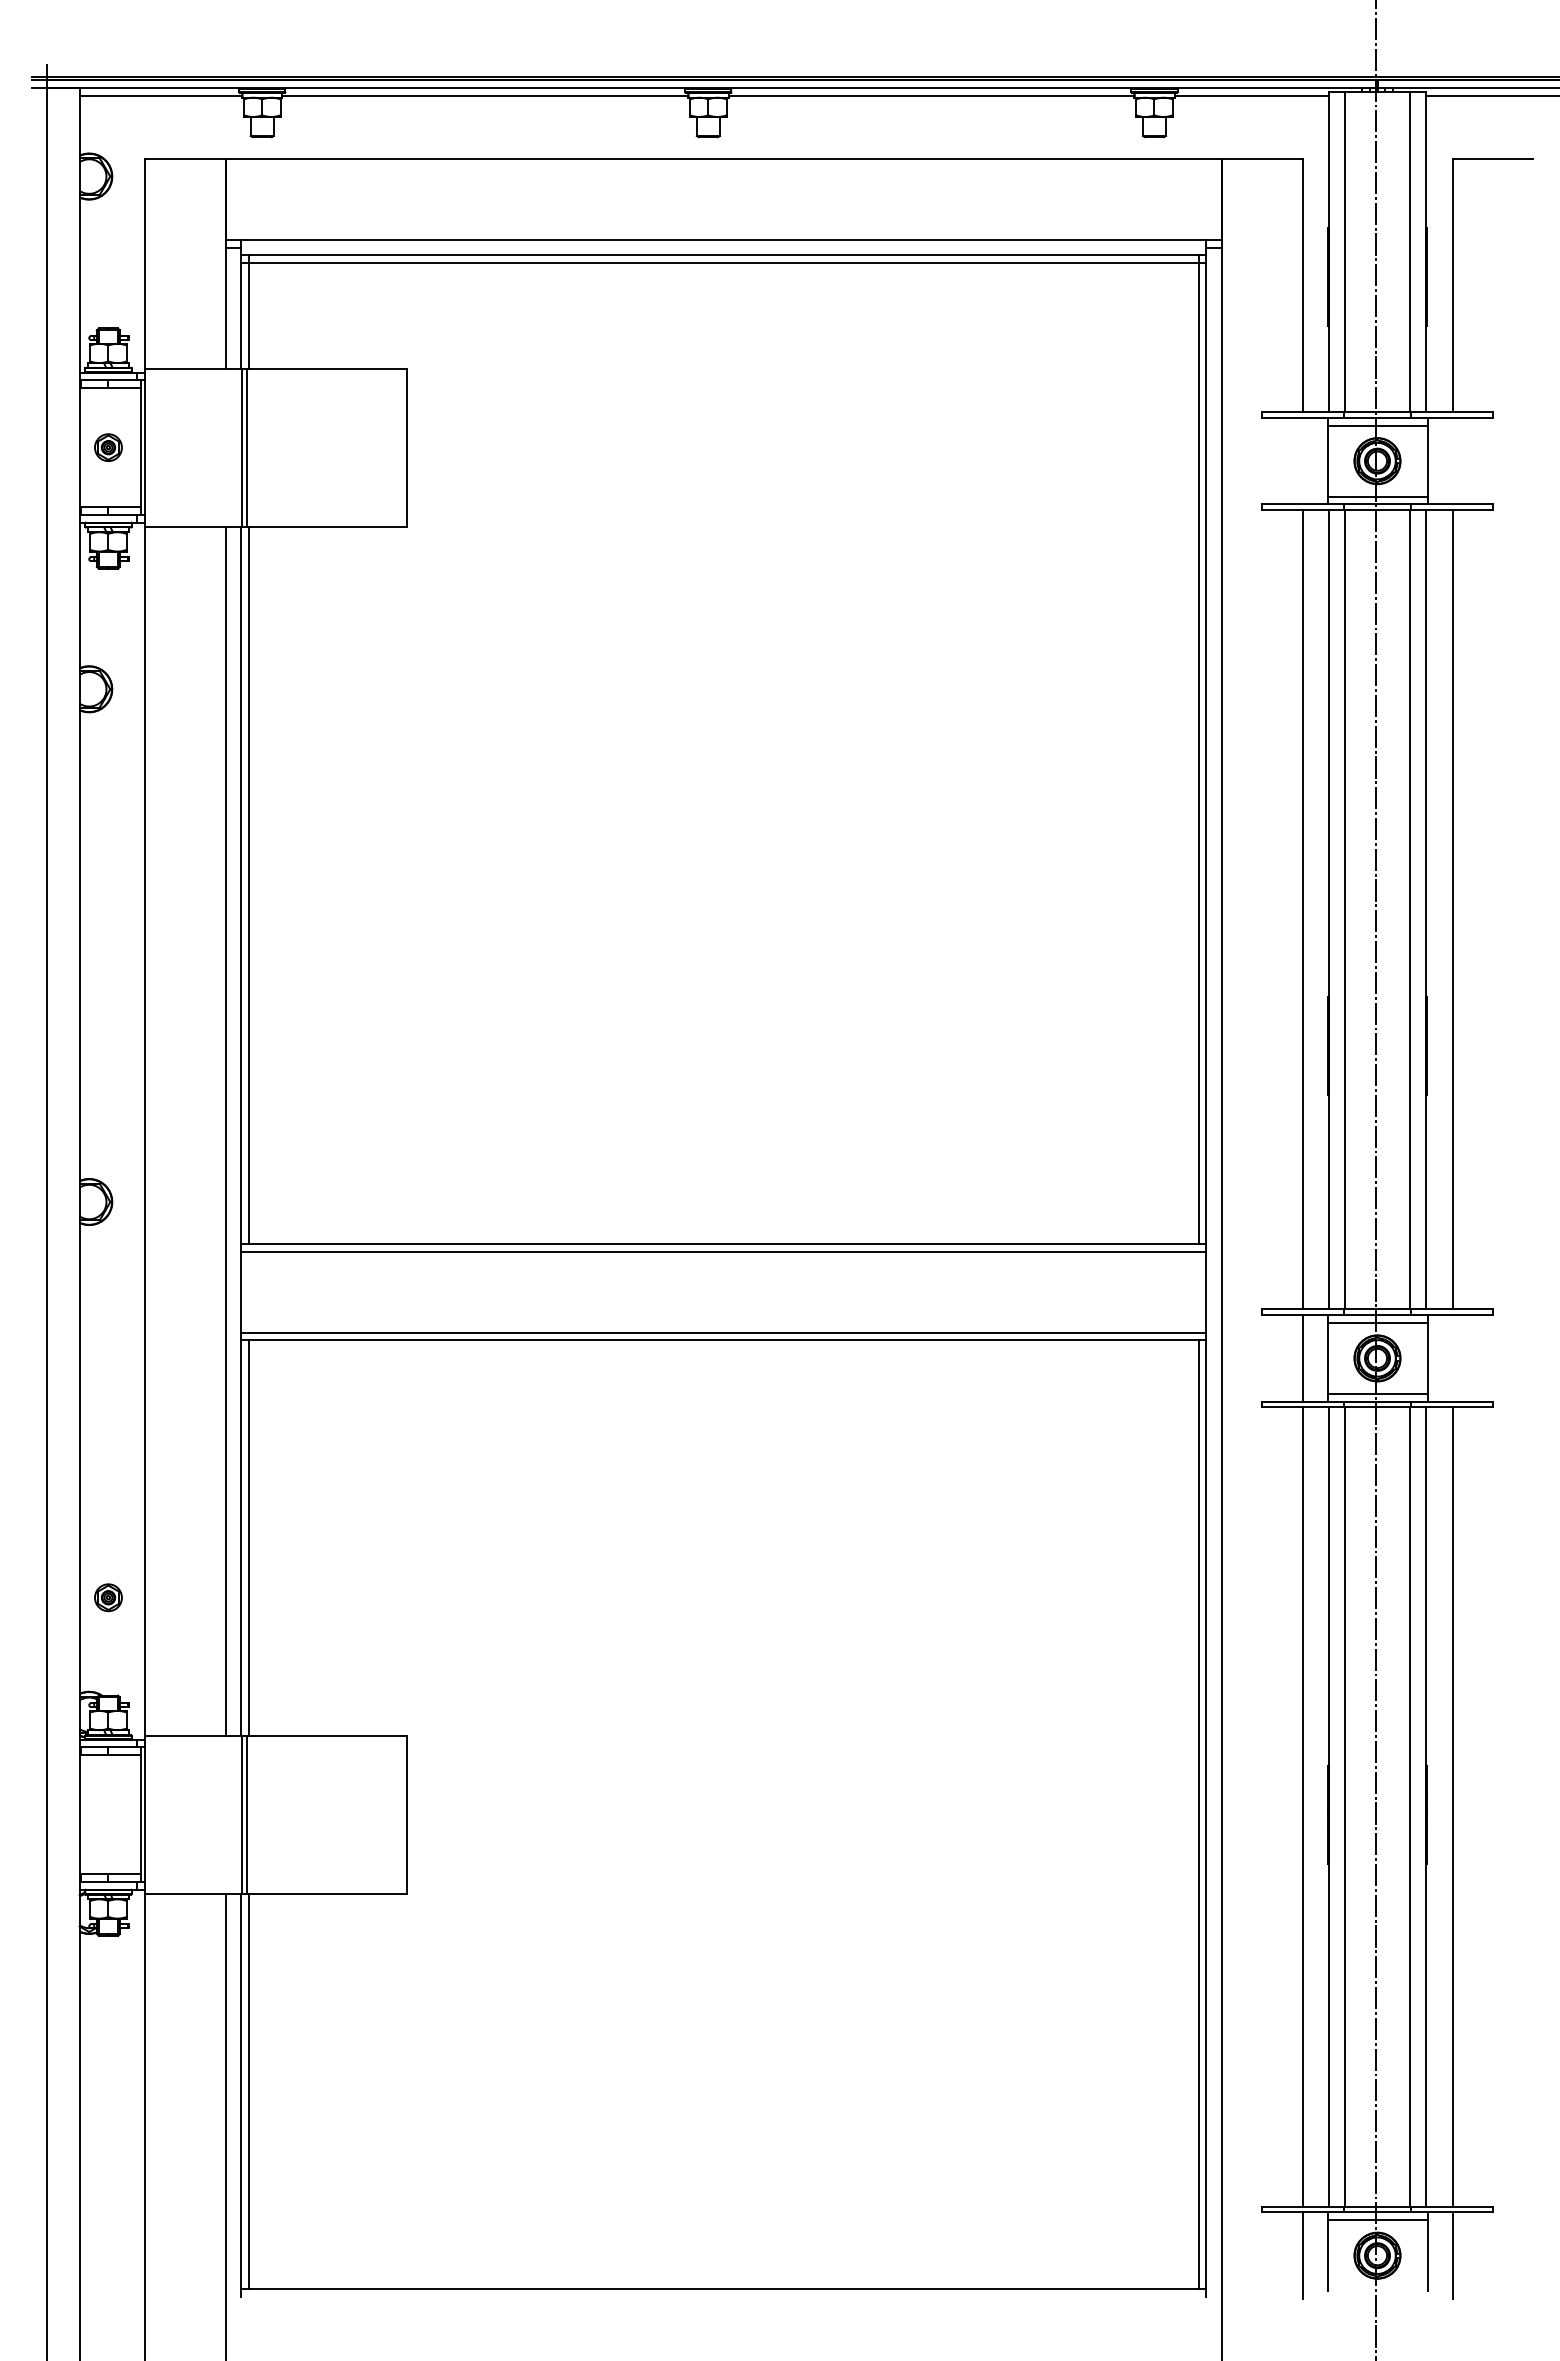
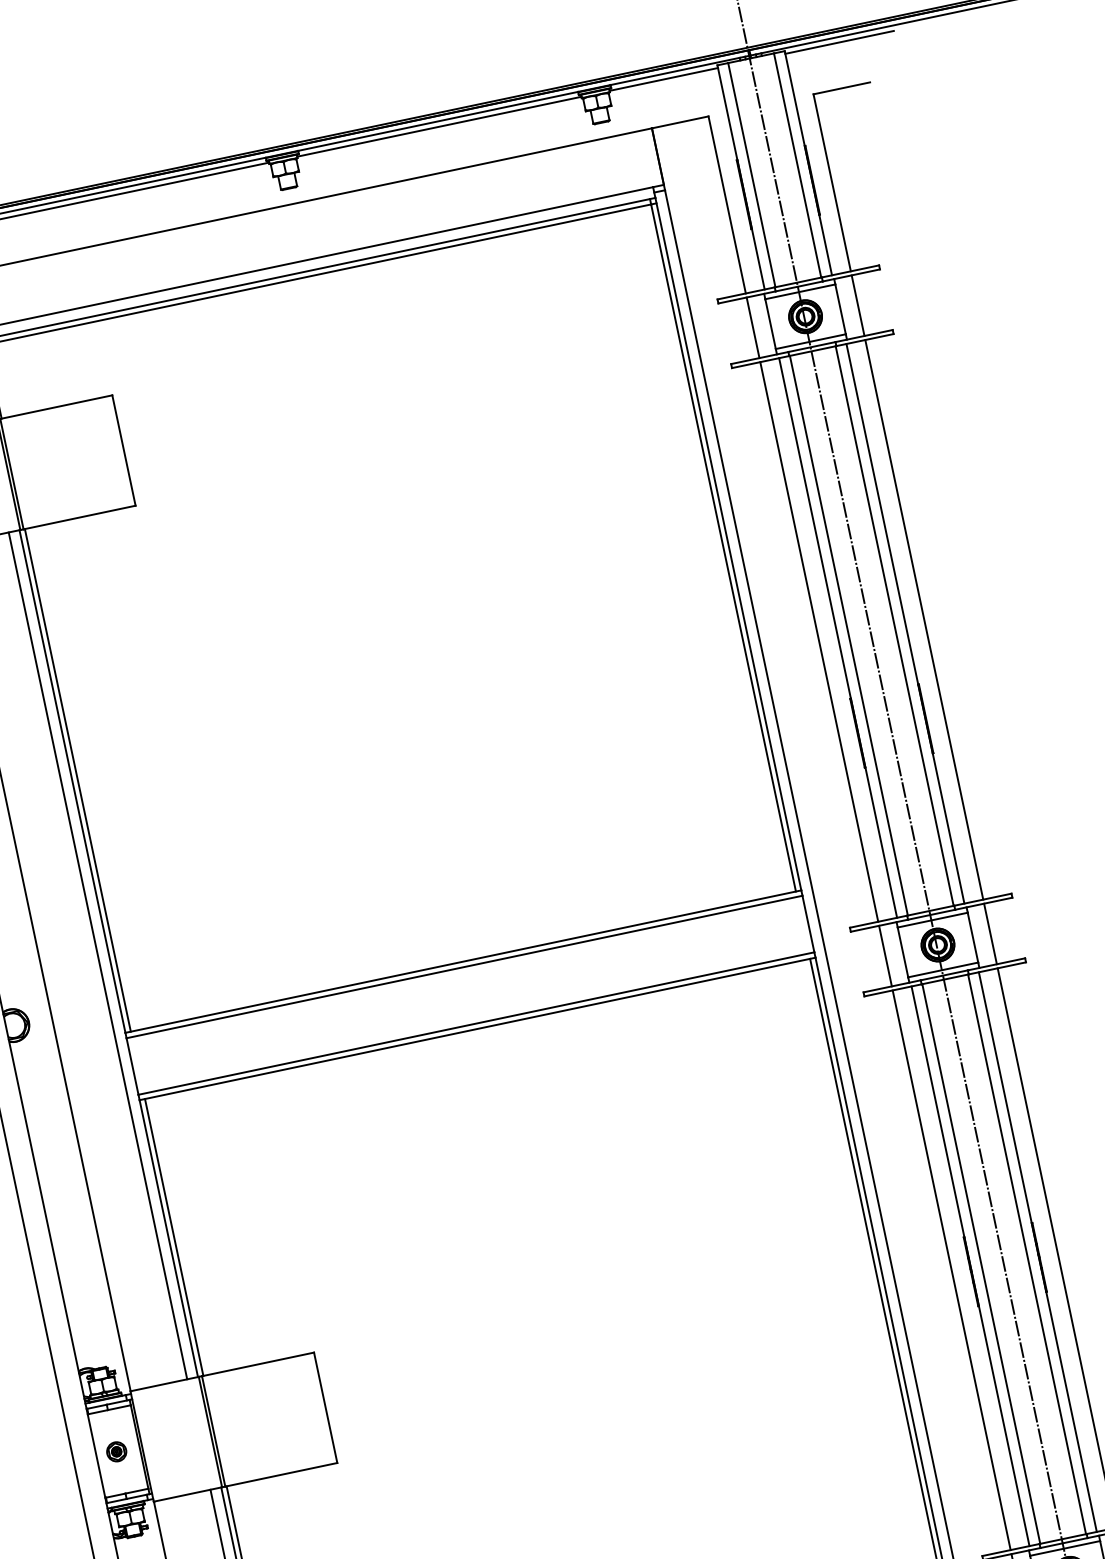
line: (1302, 460) -> (752, 327), added
line: (1452, 460) -> (858, 305), added
line: (1452, 1358) -> (990, 934), added
part: (108, 1597) -> (116, 1451), moved

